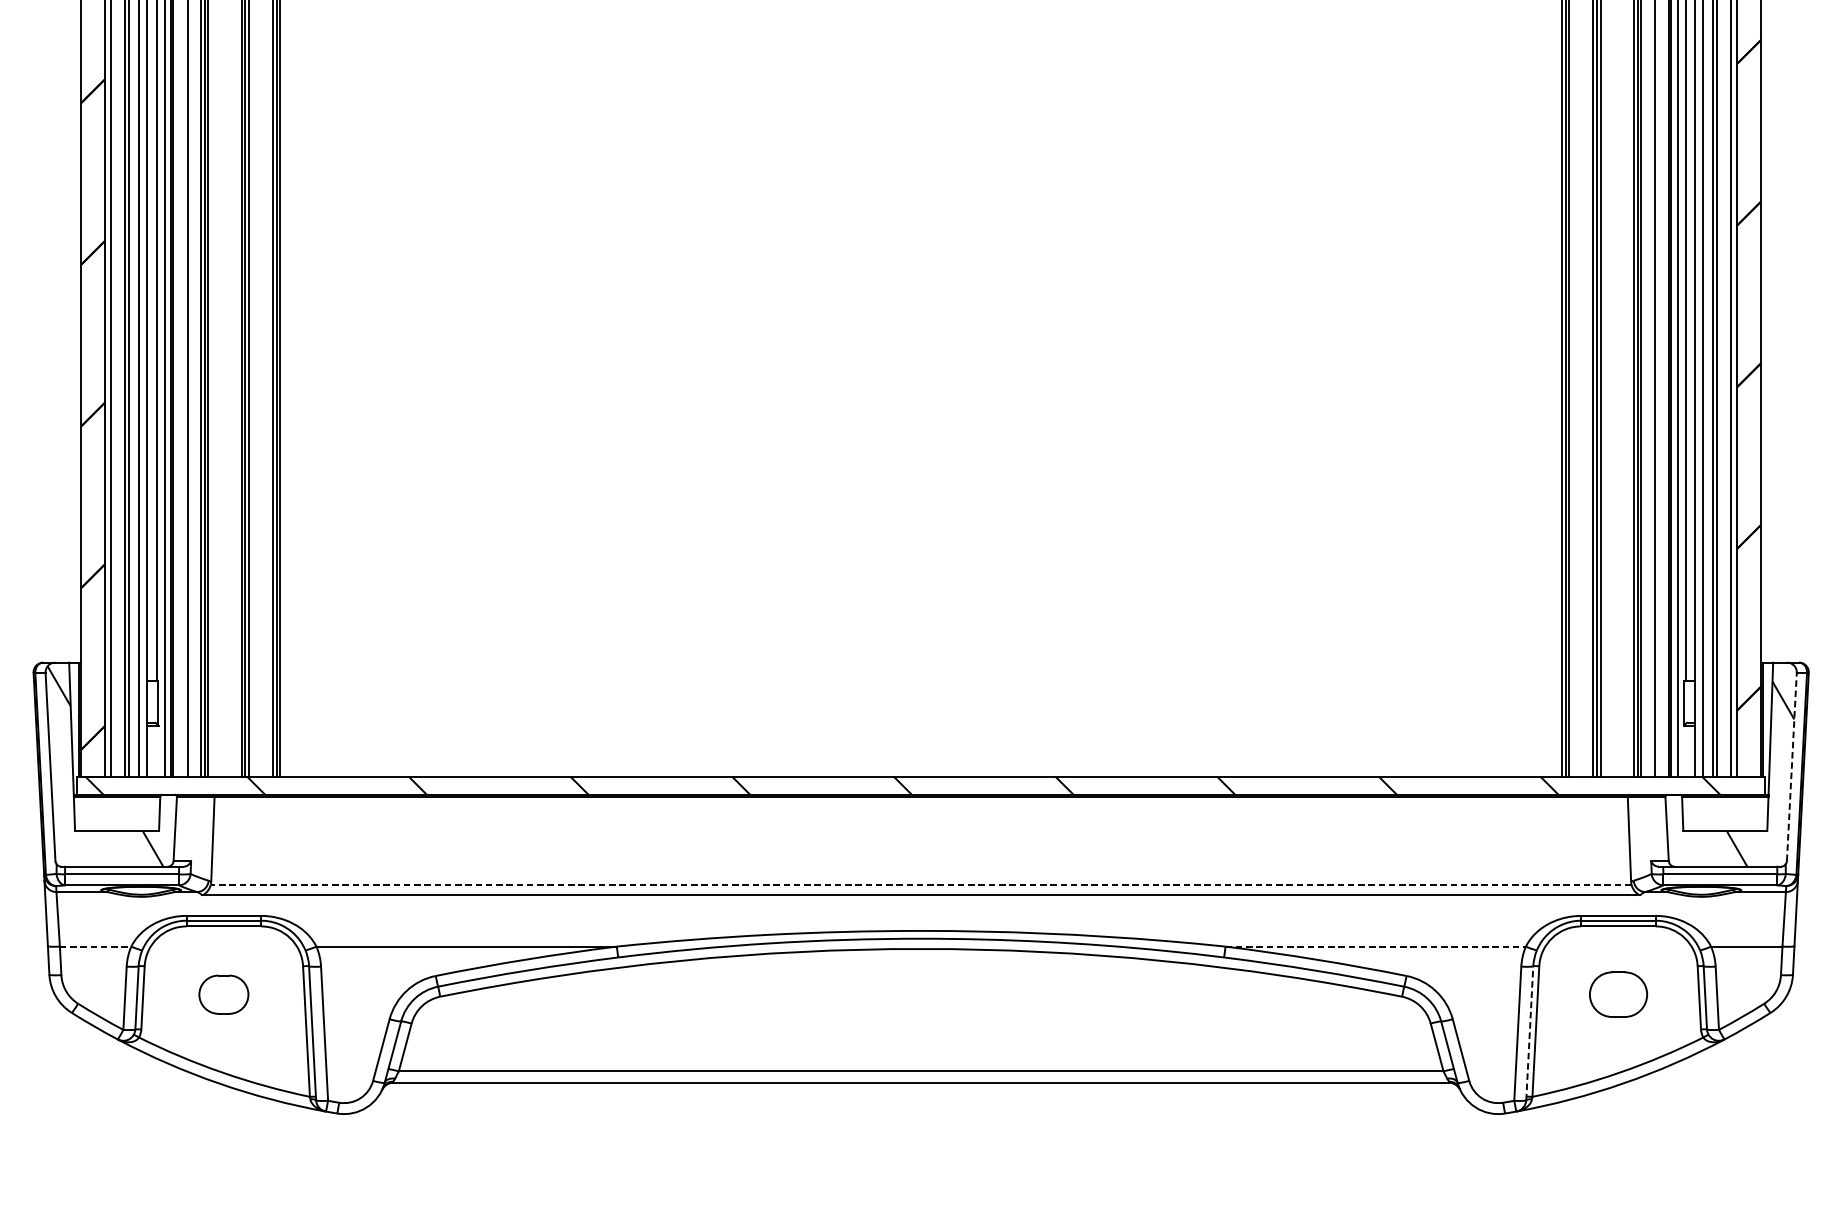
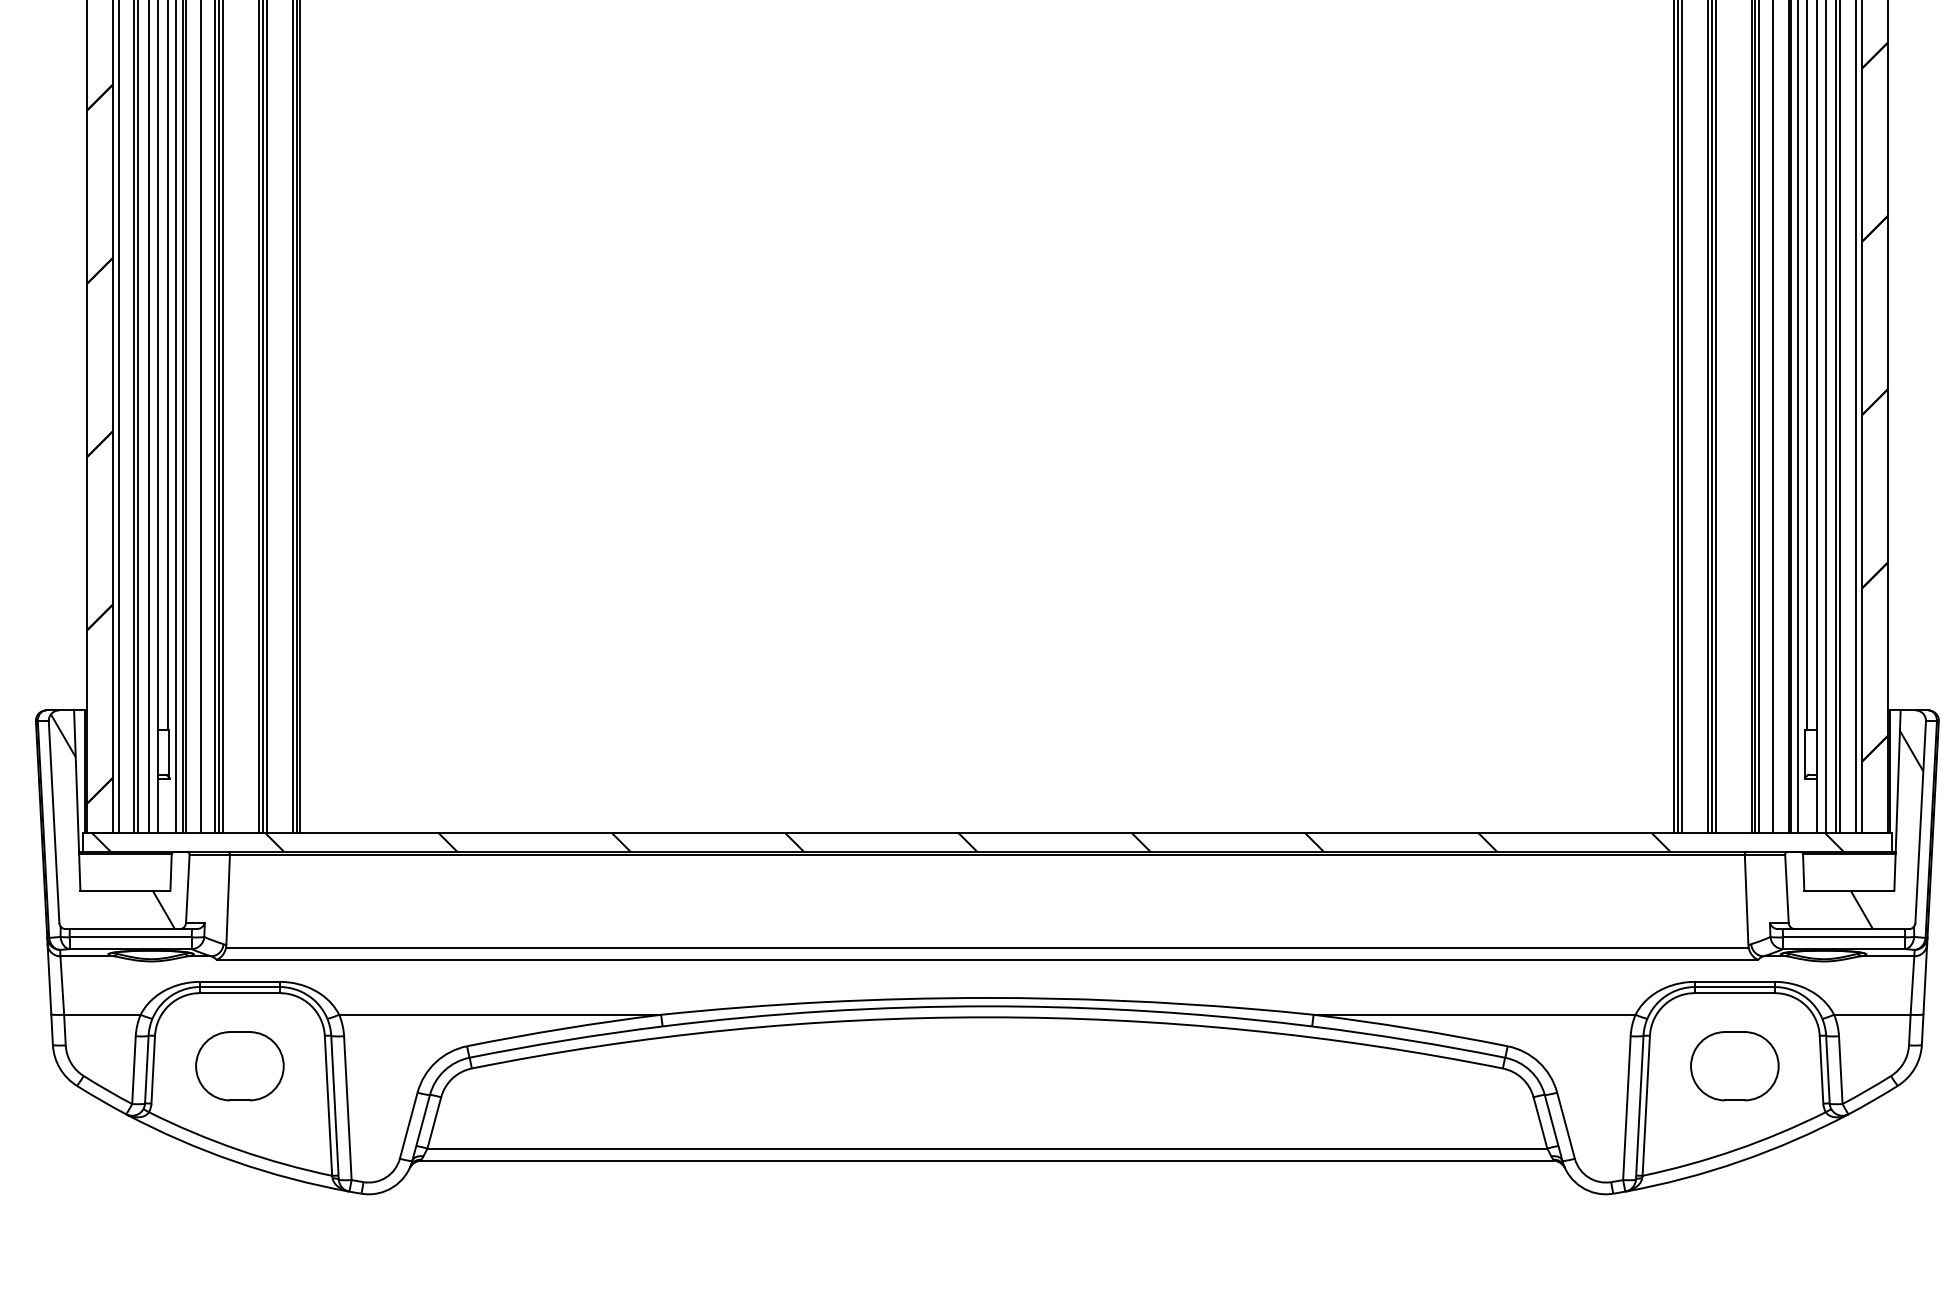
line: (1791, 766) -> (1920, 821), dashed -> solid
line: (920, 884) -> (986, 948), dashed -> solid
line: (95, 946) -> (102, 1014), dashed -> solid
line: (1375, 946) -> (1474, 1014), dashed -> solid
part: (223, 994) -> (239, 1066), size x1.67
part: (1618, 994) -> (1734, 1066), size x1.43
line: (1529, 1033) -> (1639, 1107), dashed -> solid

